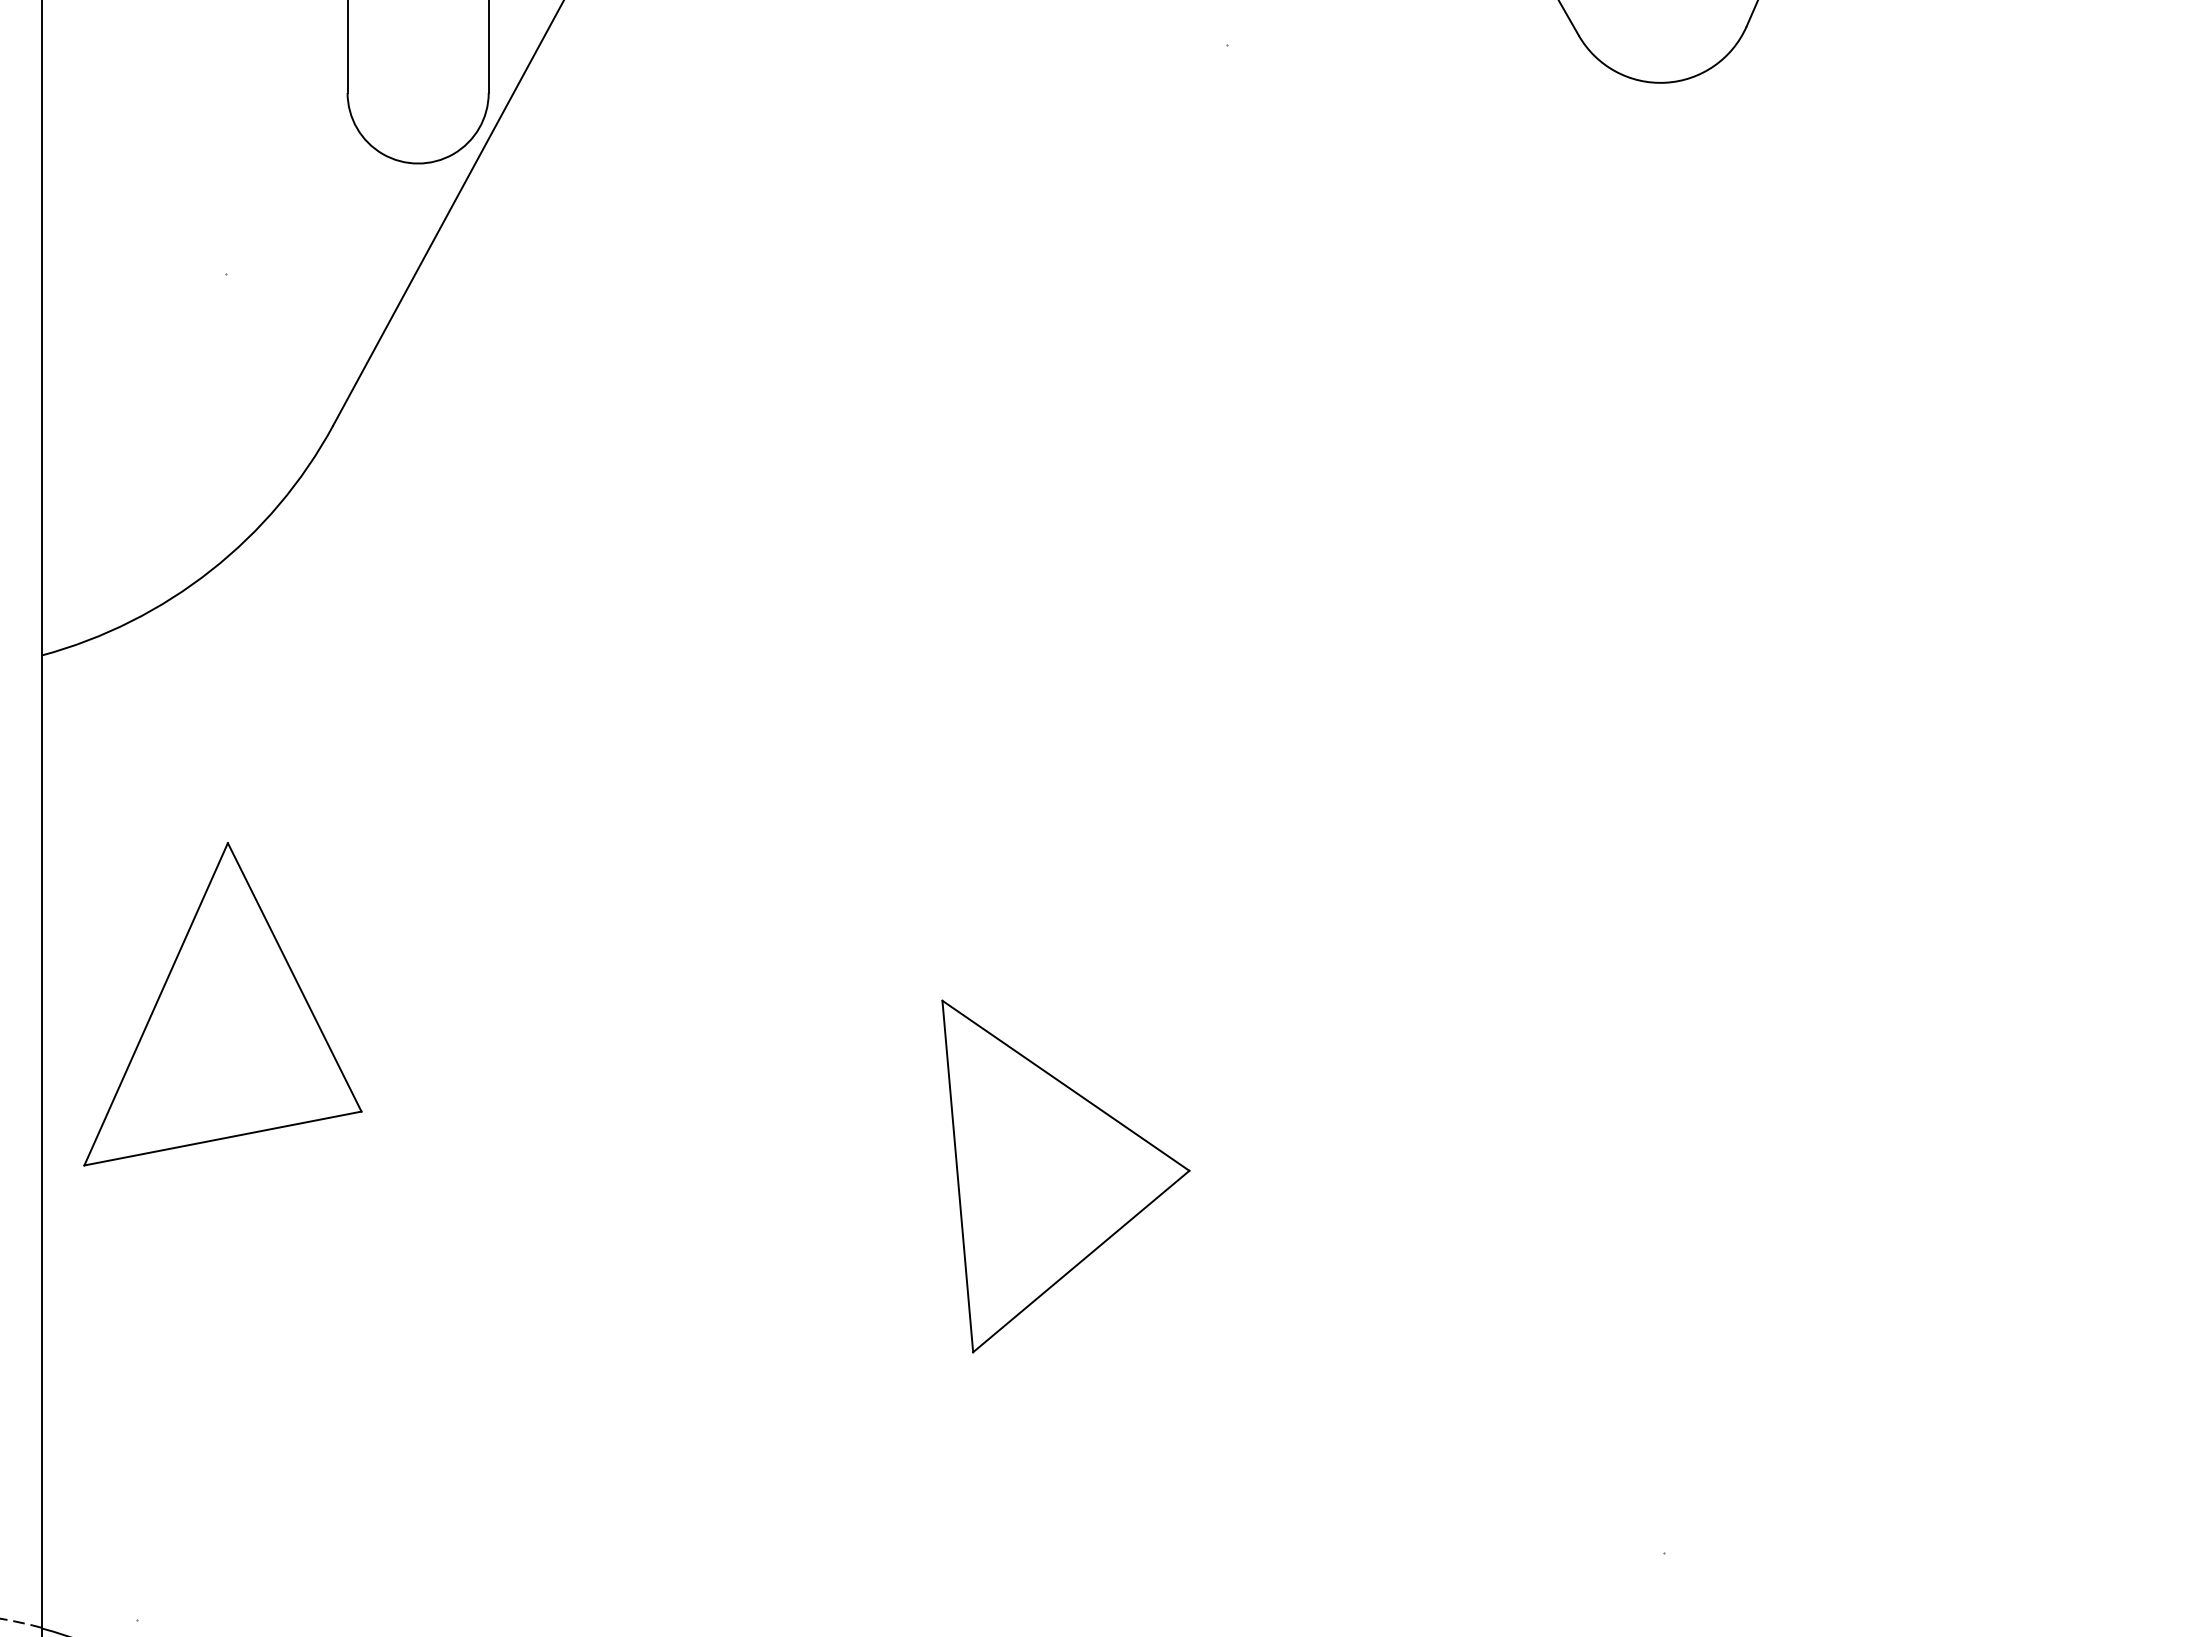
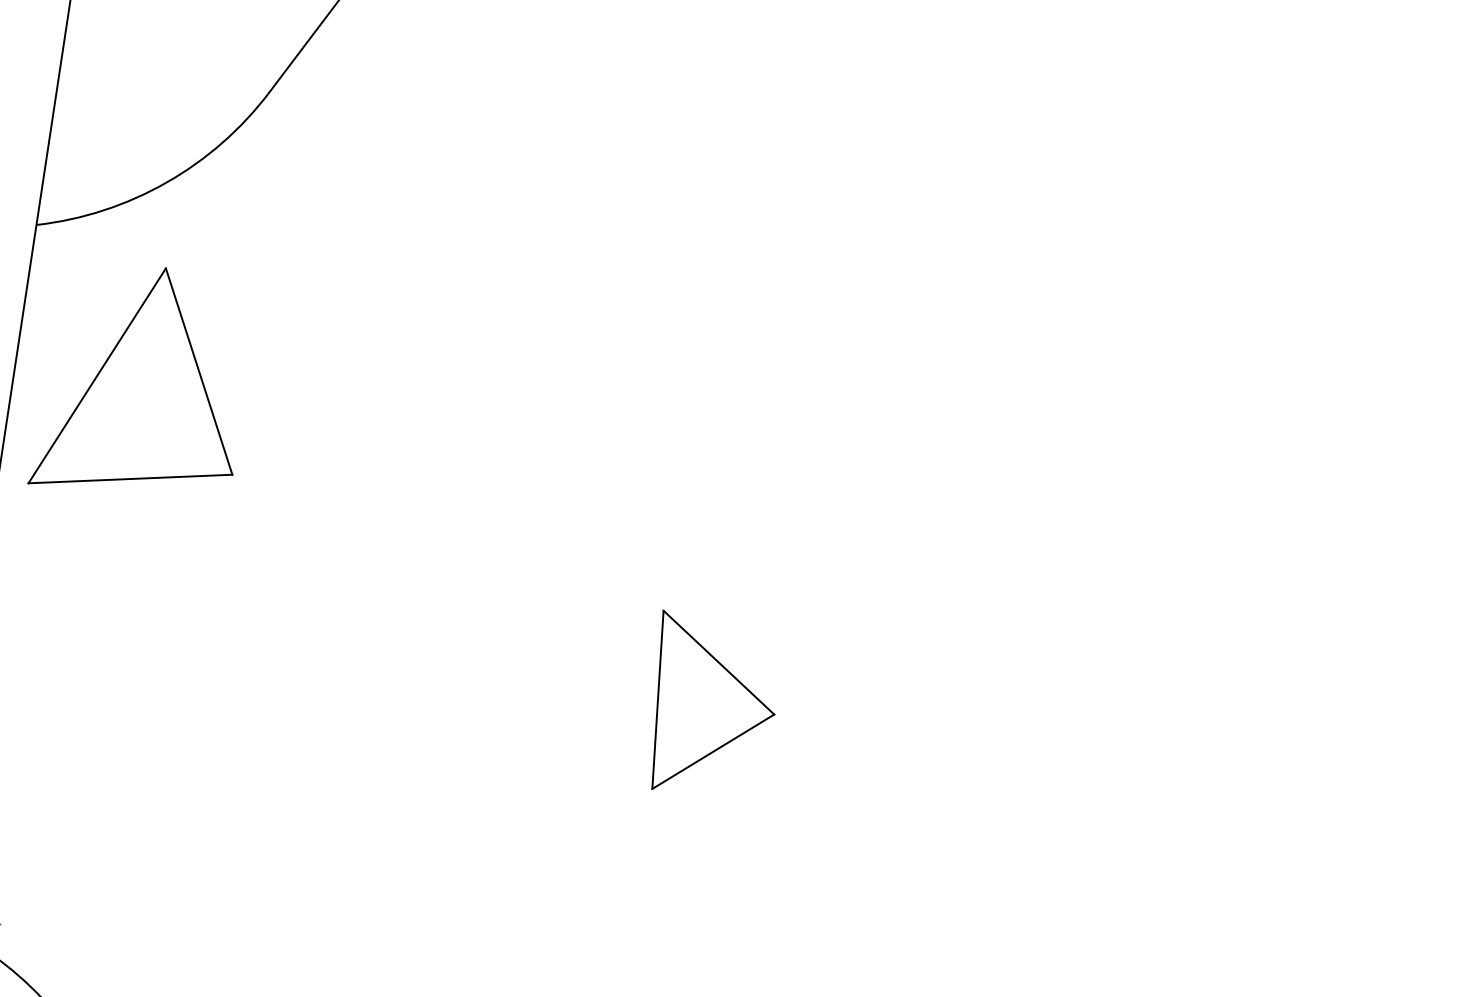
part: (222, 1004) -> (144, 383), moved
part: (1065, 1176) -> (711, 707), size x0.7

